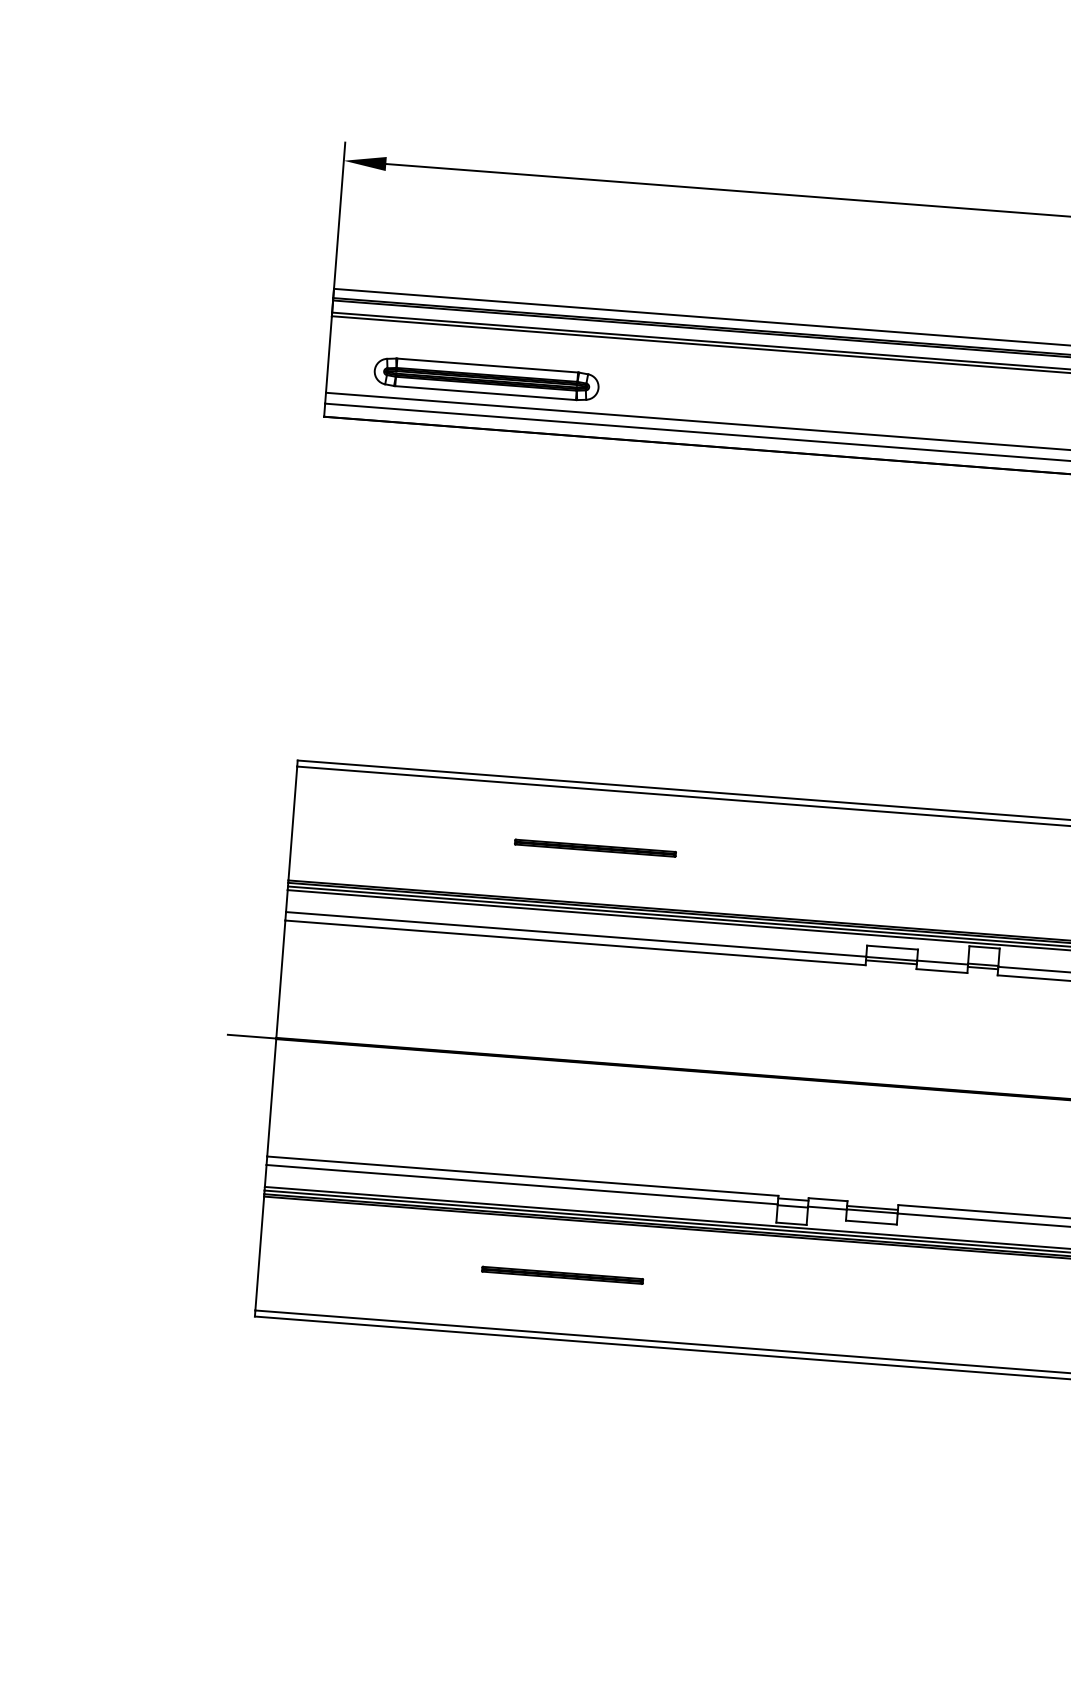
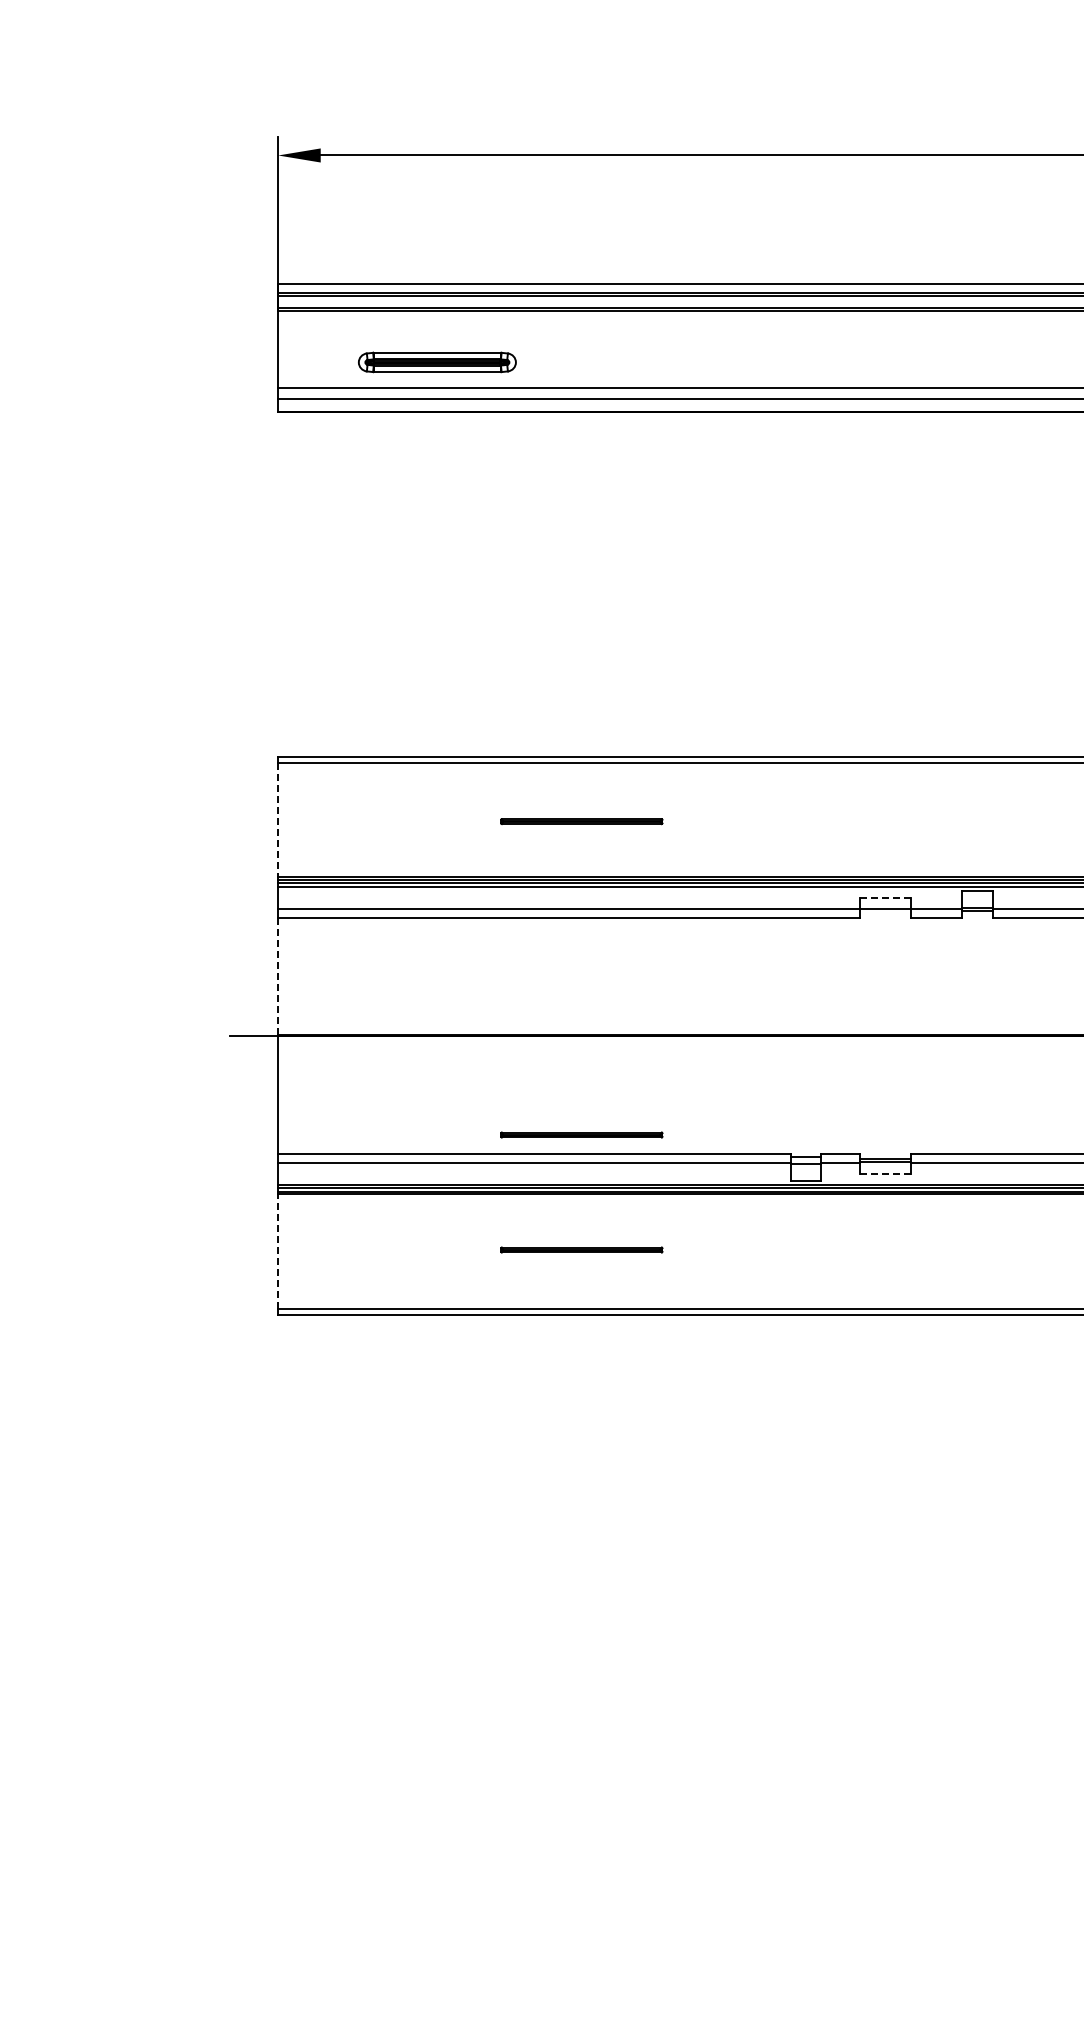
part: (486, 379) -> (437, 362), size x0.7
line: (293, 823) -> (278, 820), solid -> dashed
line: (892, 947) -> (885, 897), solid -> dashed
line: (891, 962) -> (885, 912), removed
line: (281, 979) -> (278, 976), solid -> dashed
part: (571, 1160) -> (581, 1134), added
line: (871, 1222) -> (885, 1173), solid -> dashed
line: (260, 1253) -> (278, 1251), solid -> dashed

